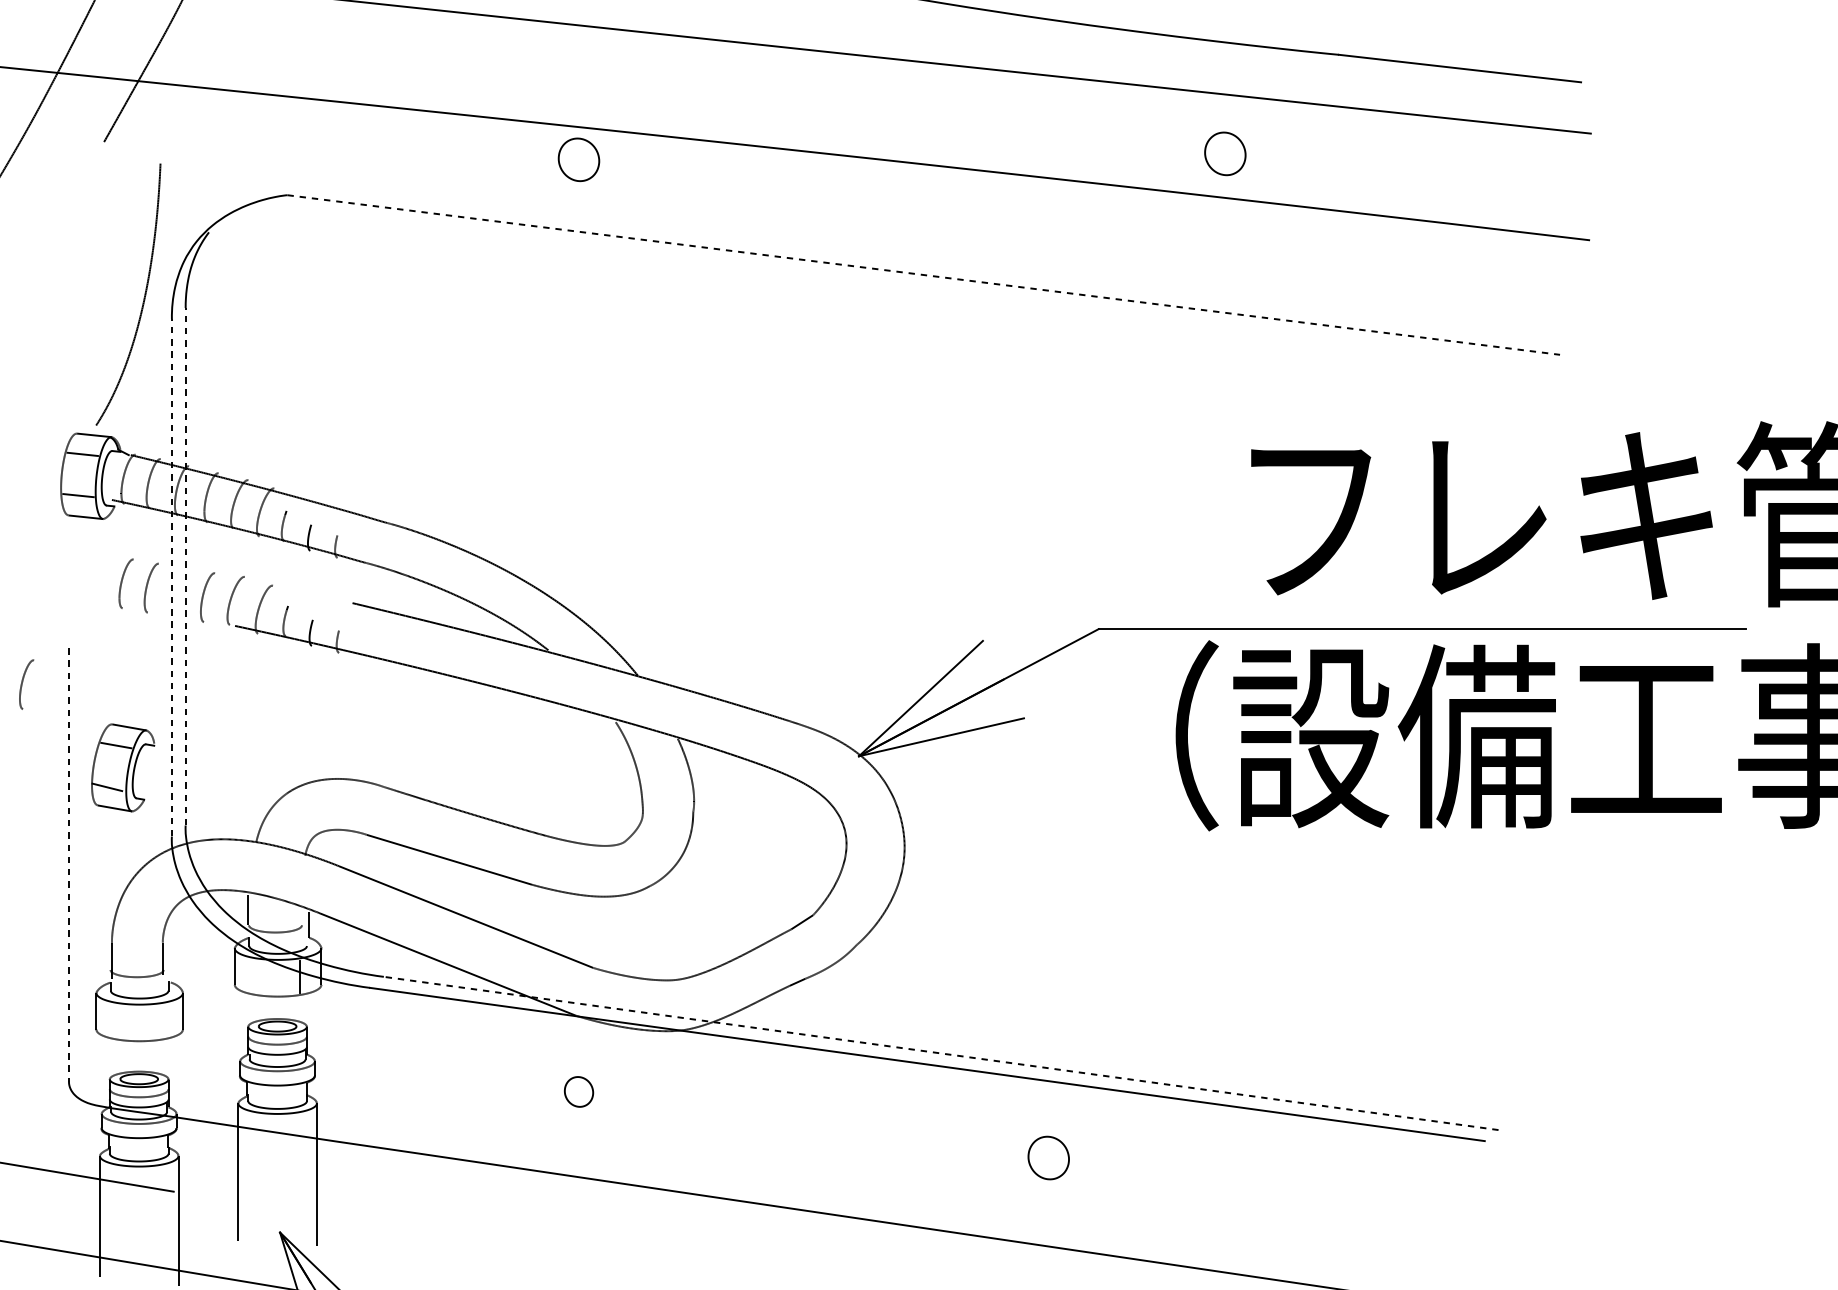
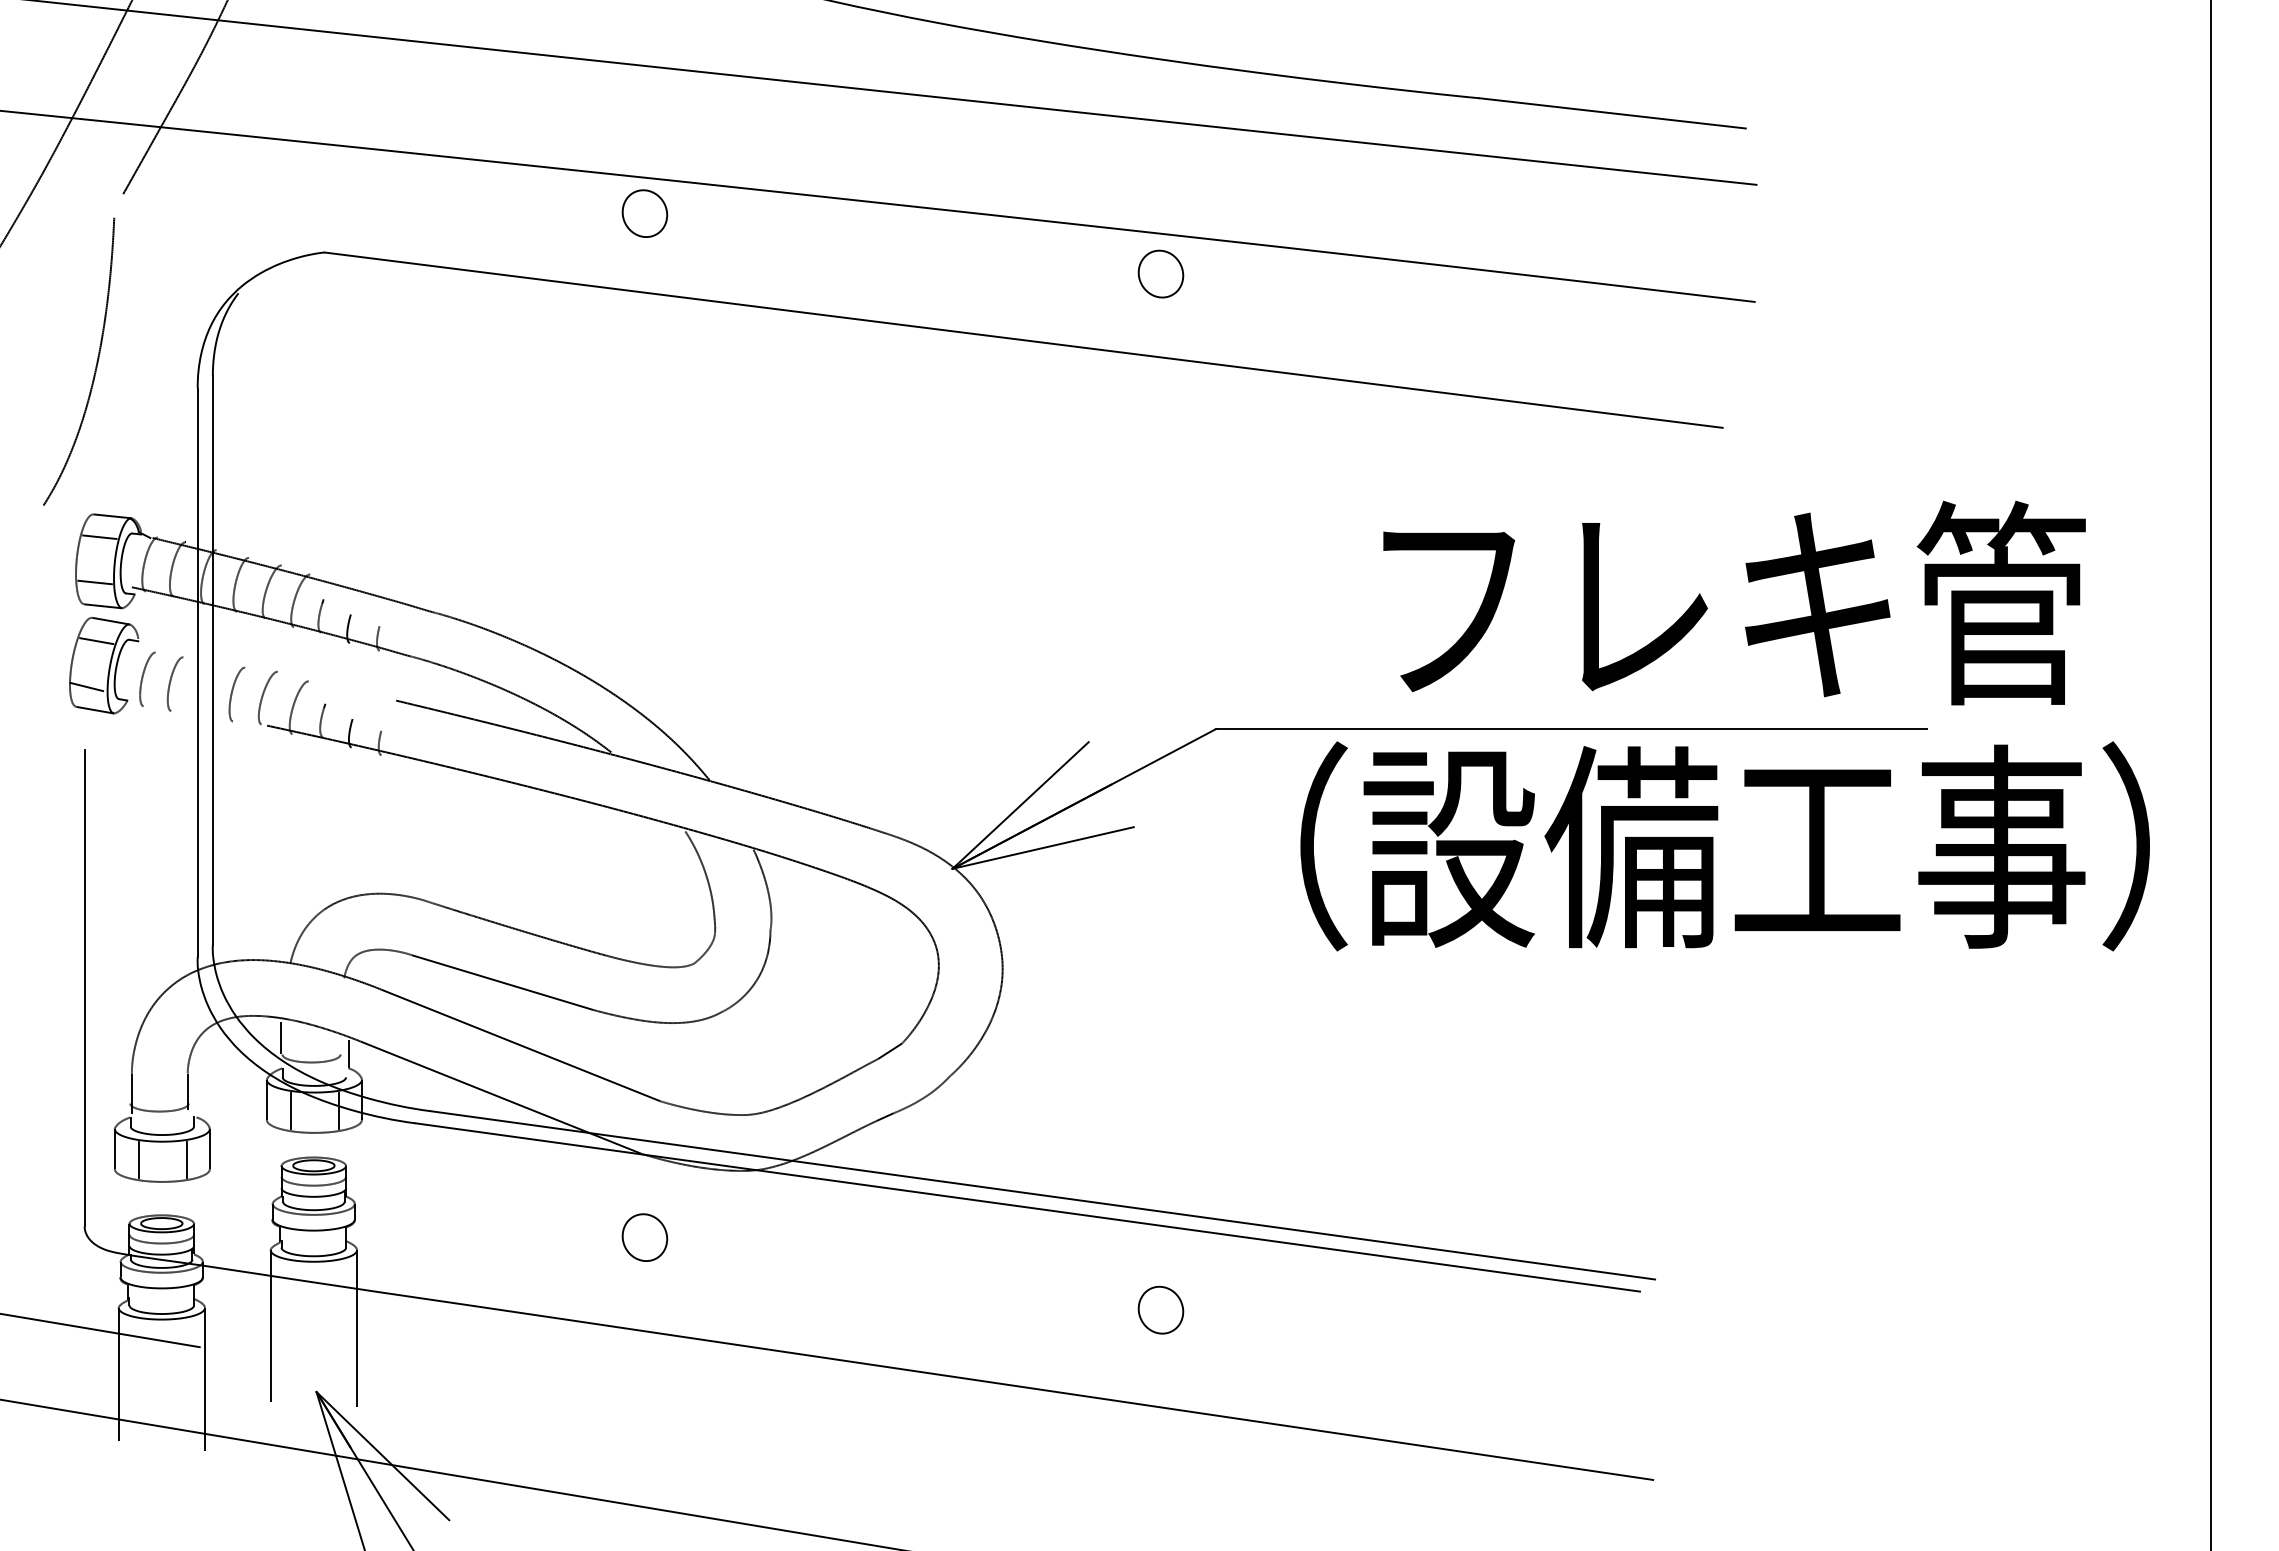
part: (1224, 153) -> (1160, 273), moved
line: (924, 275) -> (1024, 340), dashed -> solid
curve: (143, 298) -> (95, 366), moved
line: (185, 566) -> (212, 660), dashed -> solid
line: (171, 577) -> (197, 672), dashed -> solid
curve: (23, 682) -> (34, 787), removed
part: (123, 767) -> (104, 665), moved
line: (68, 865) -> (84, 988), dashed -> solid
line: (256, 976) -> (290, 1110), added
line: (117, 1020) -> (138, 1159), added
line: (161, 1020) -> (186, 1159), added
line: (940, 1053) -> (1042, 1195), dashed -> solid
part: (578, 1091) -> (644, 1237), size x1.43

